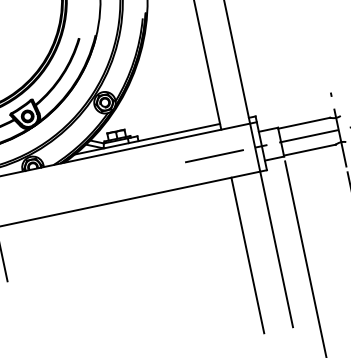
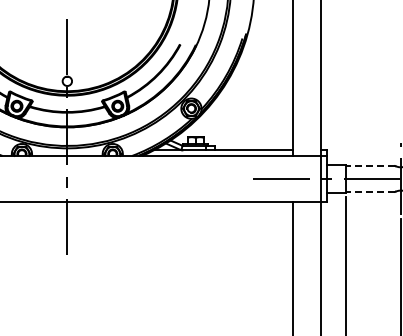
line: (304, 123) -> (370, 166), solid -> dashed
line: (309, 149) -> (370, 191), solid -> dashed

